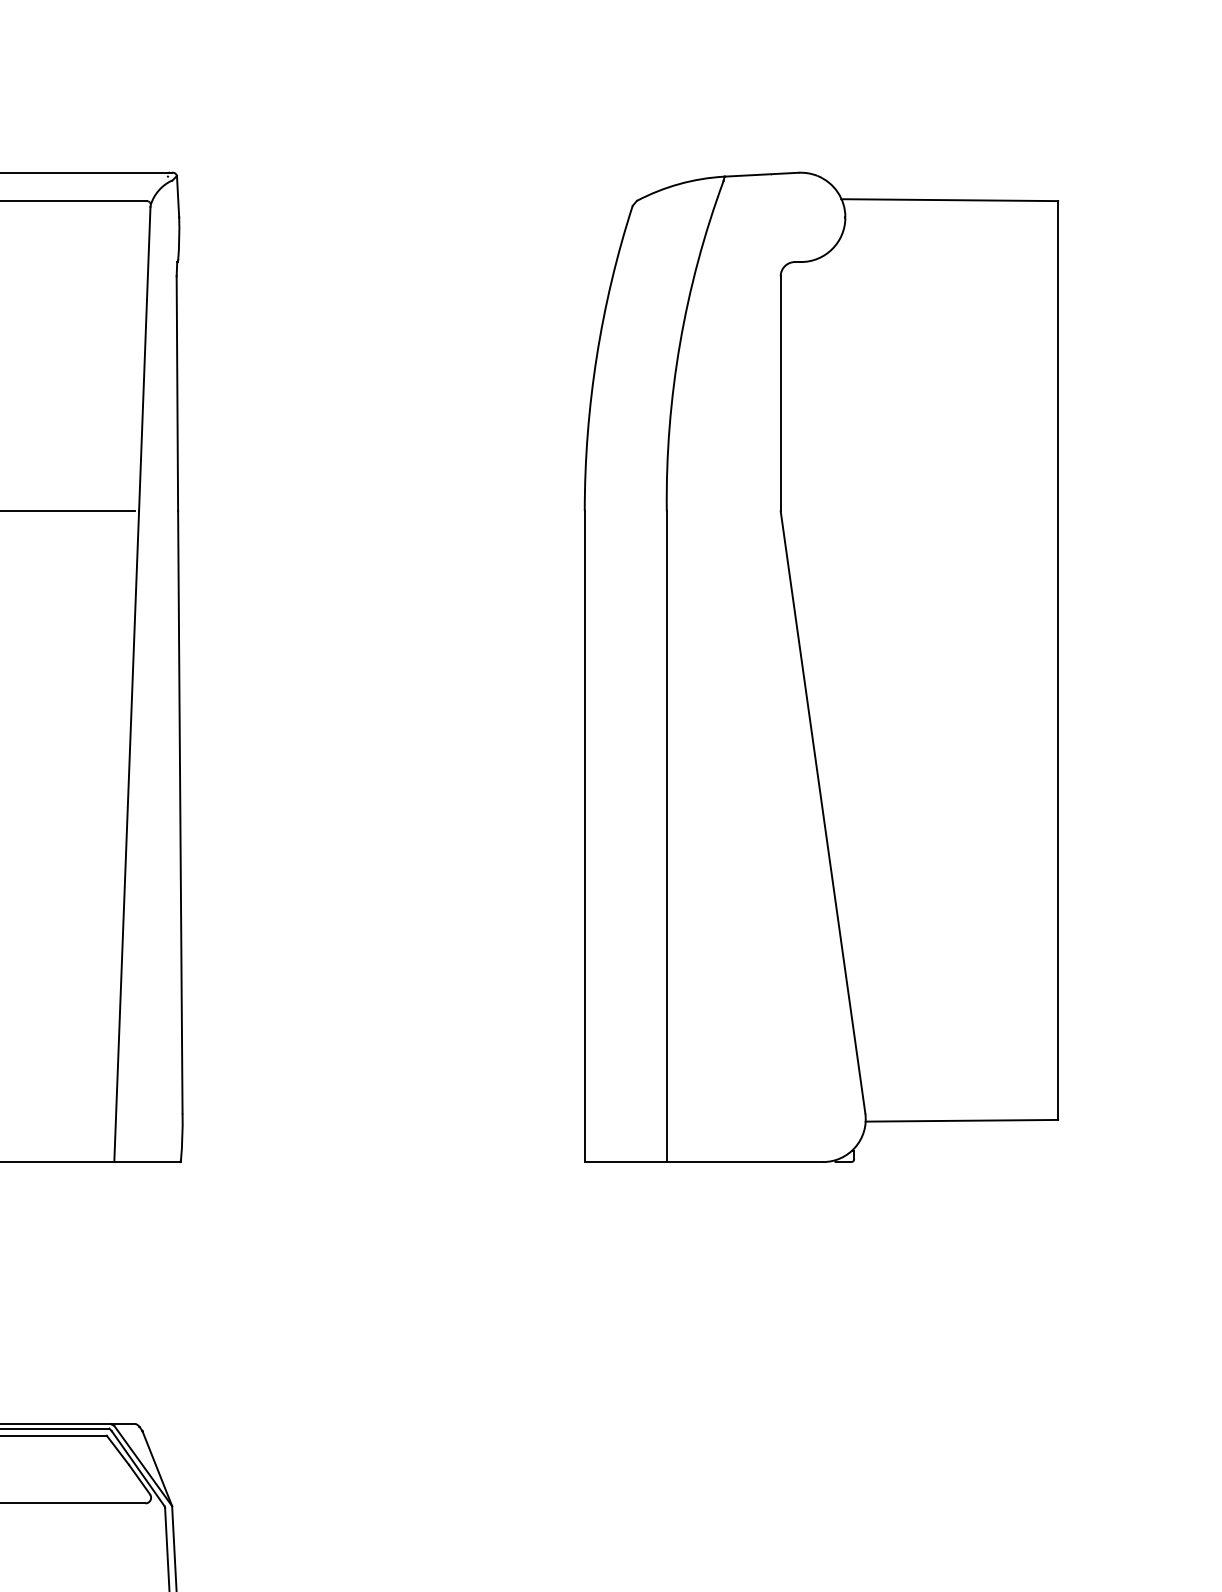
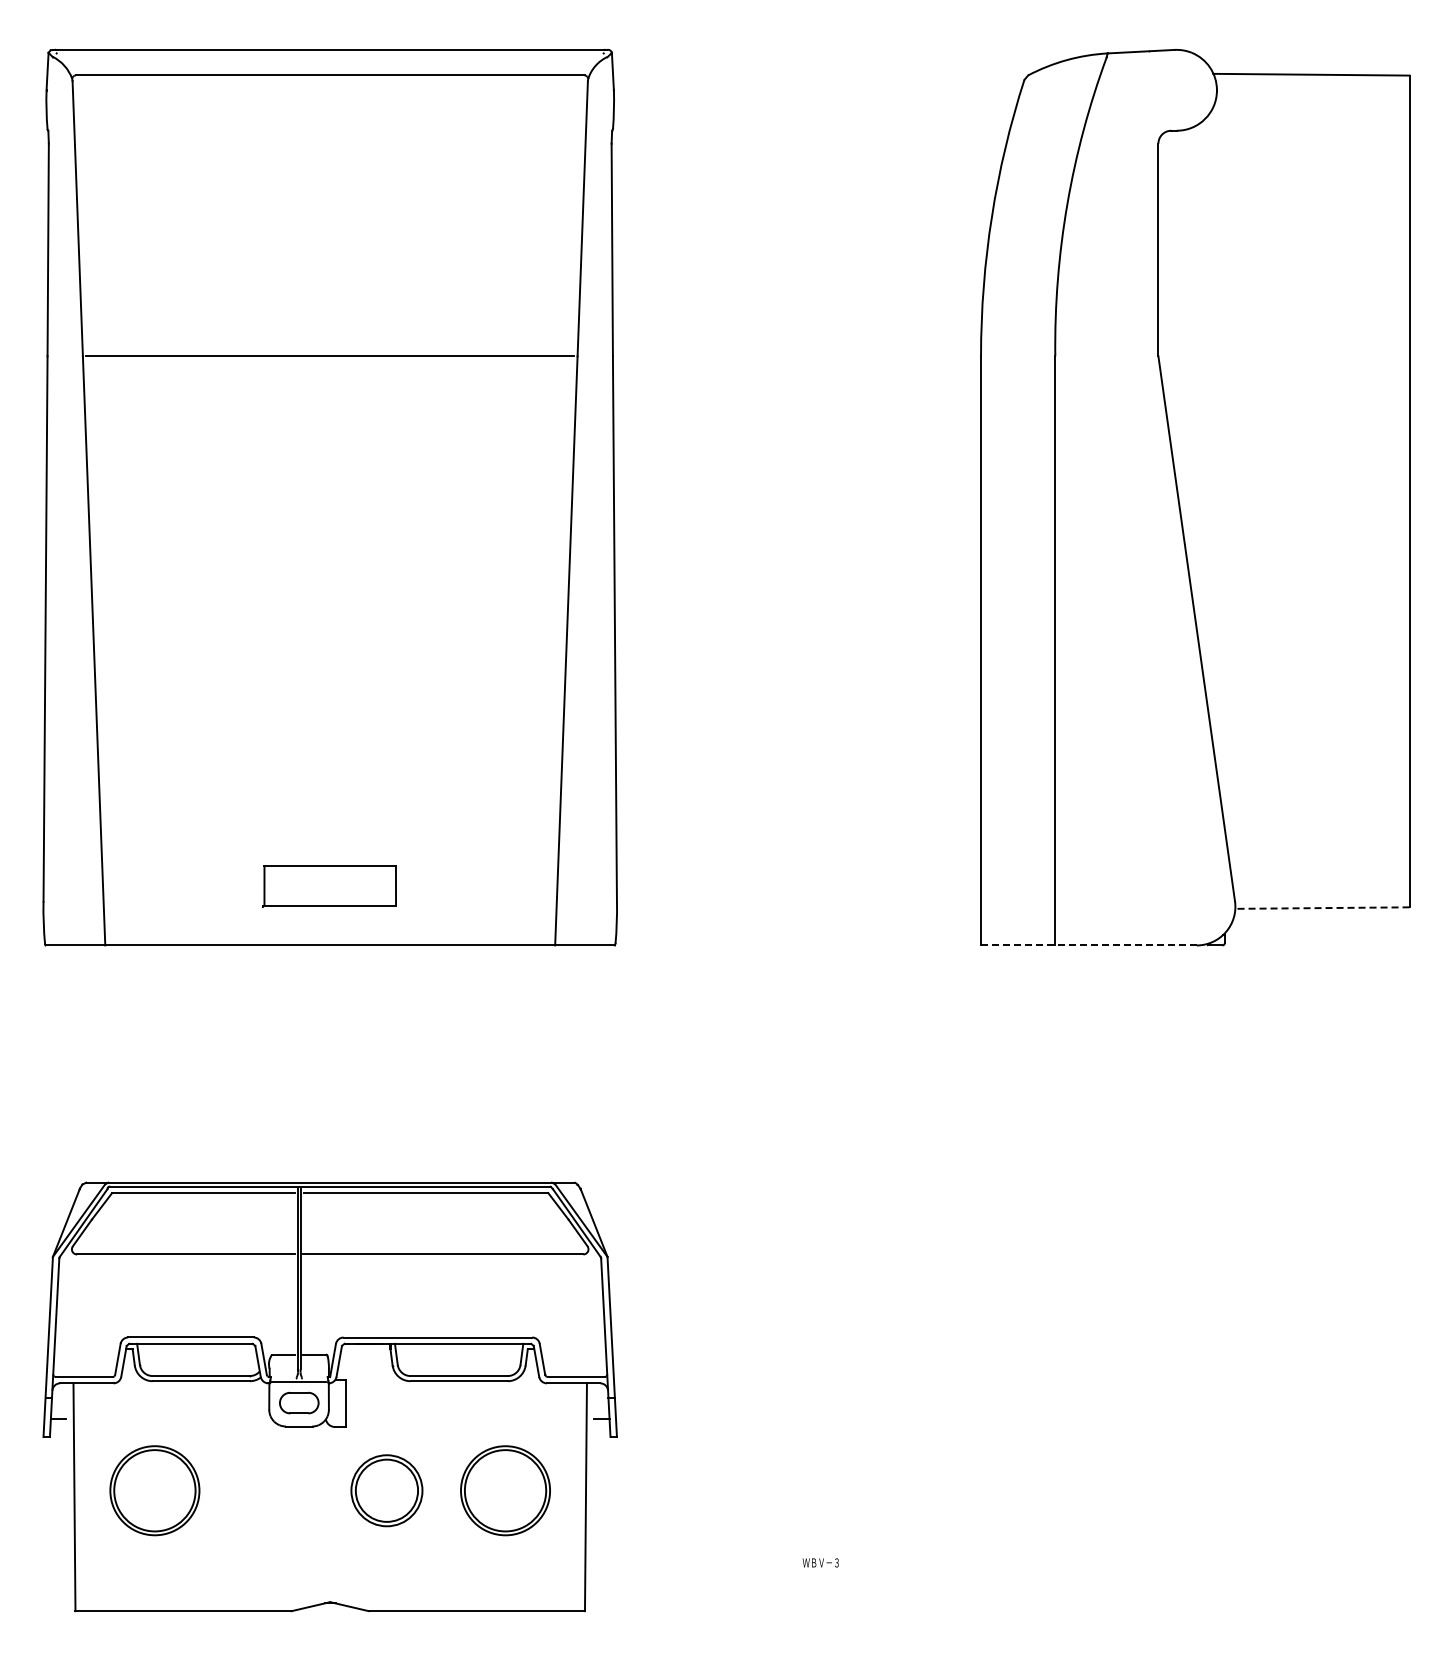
line: (960, 1121) -> (1321, 908), solid -> dashed
line: (703, 1162) -> (1088, 945), solid -> dashed

